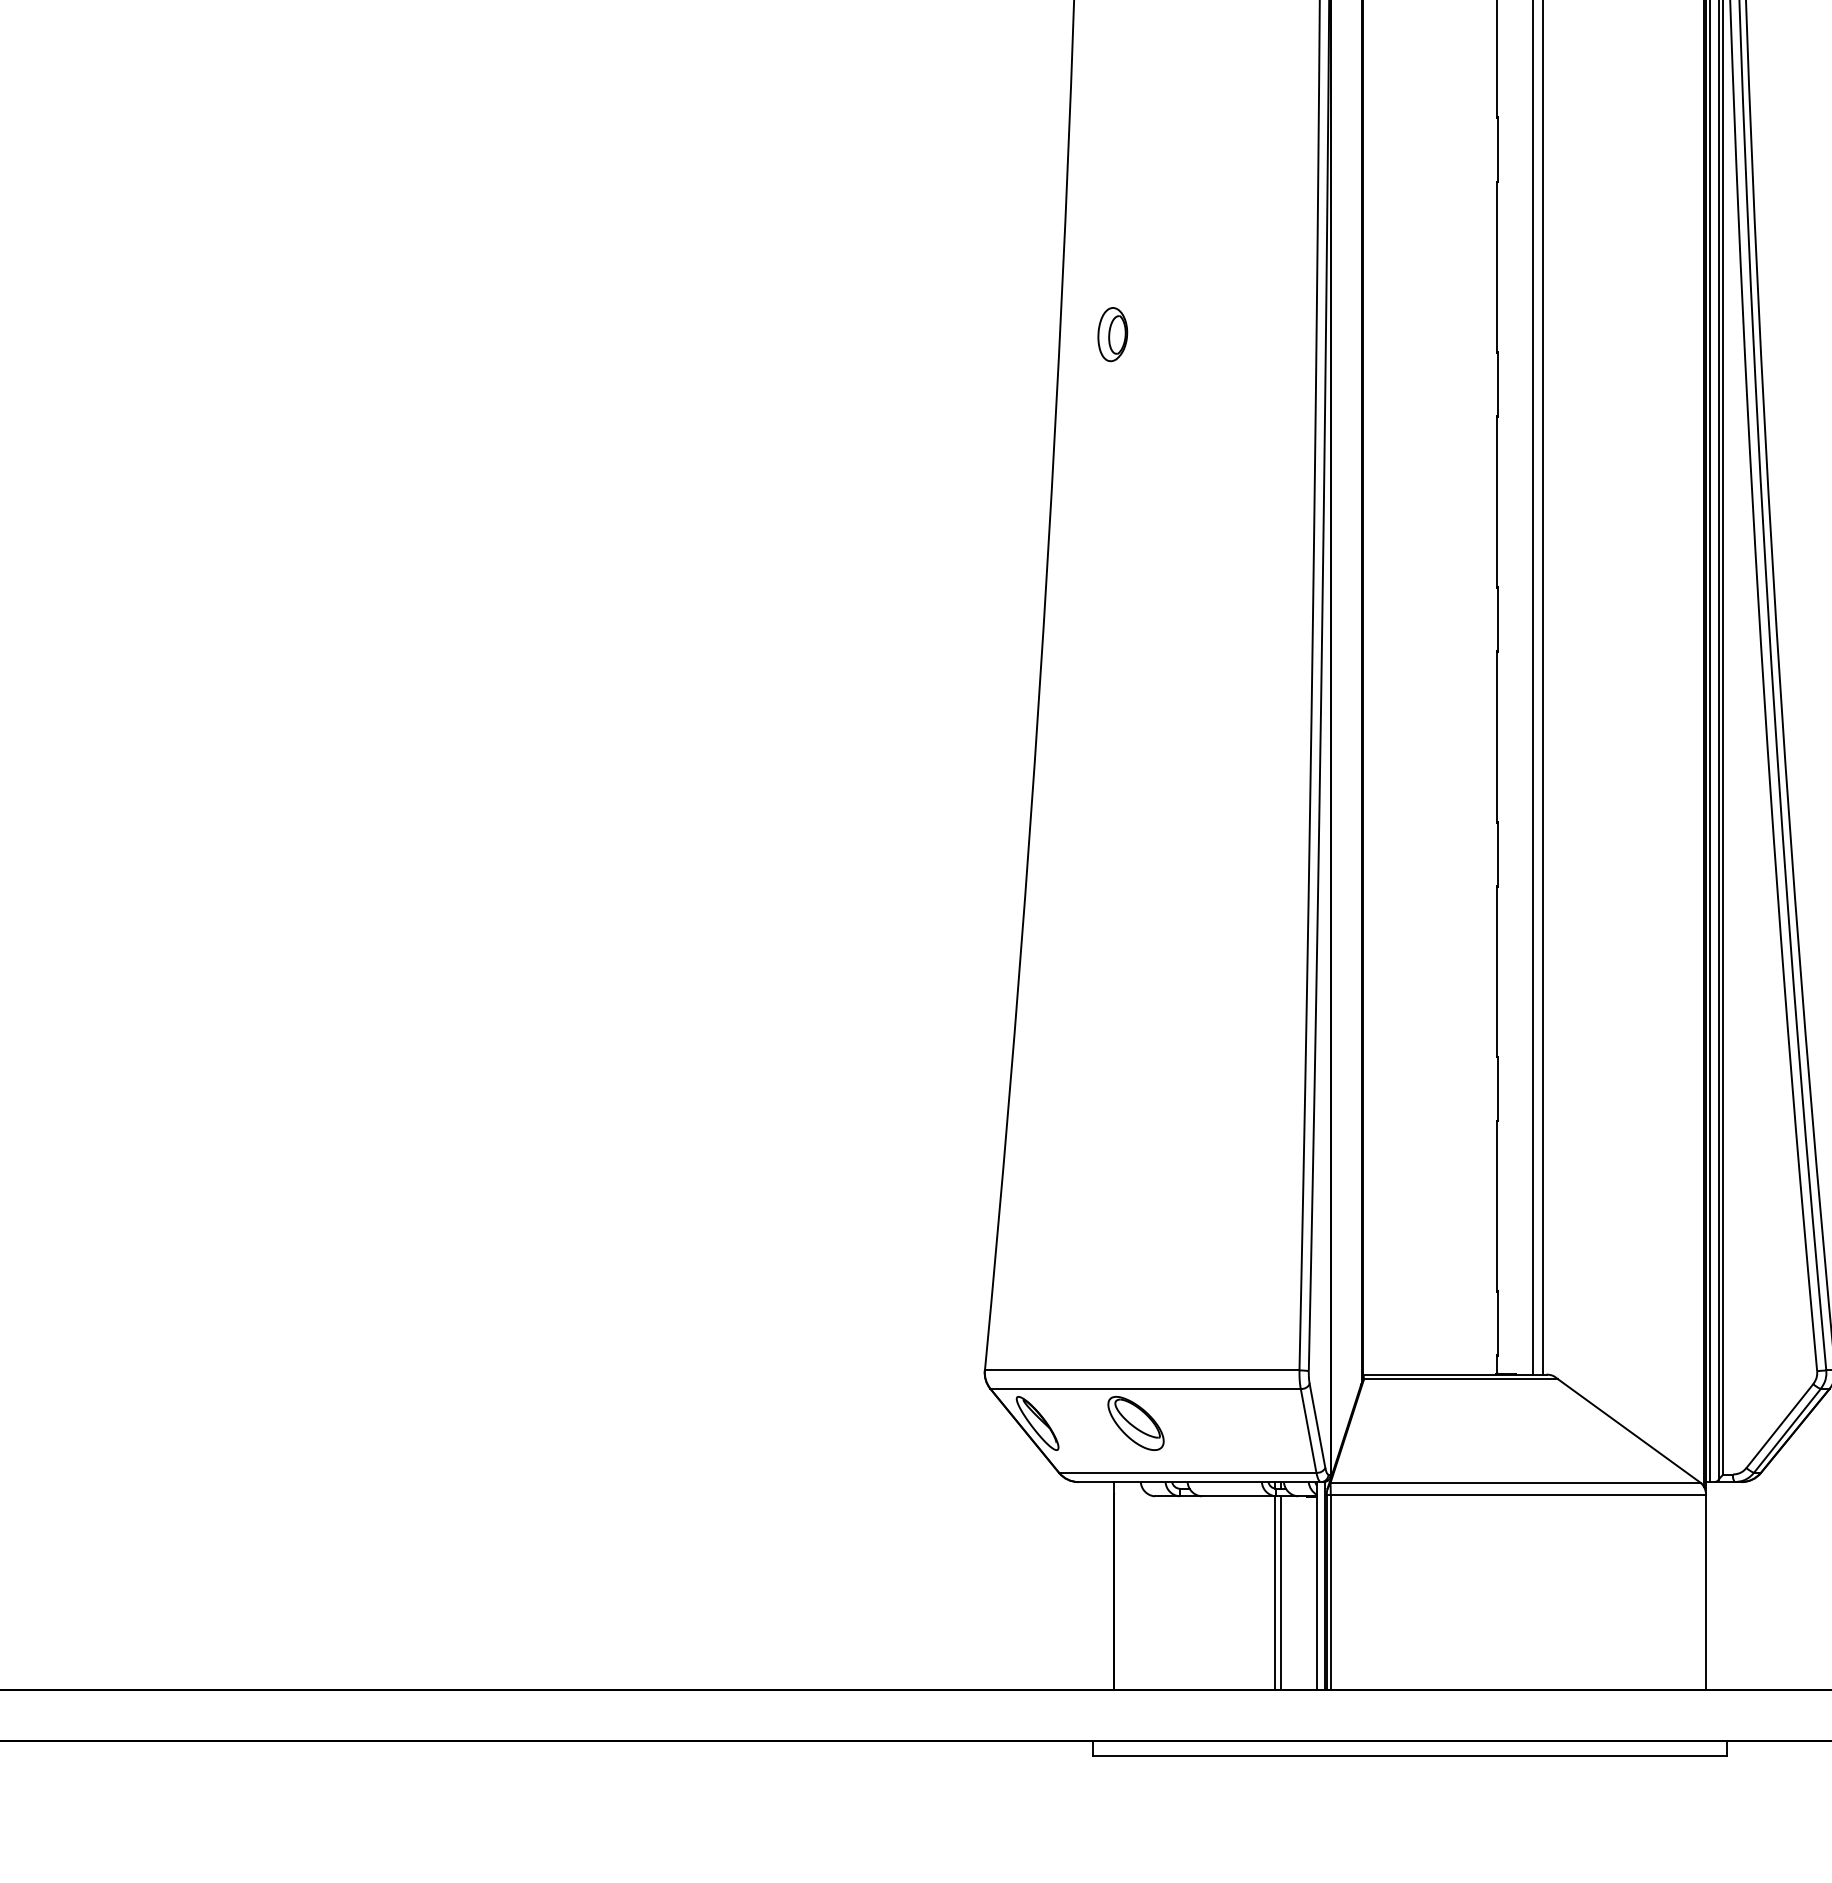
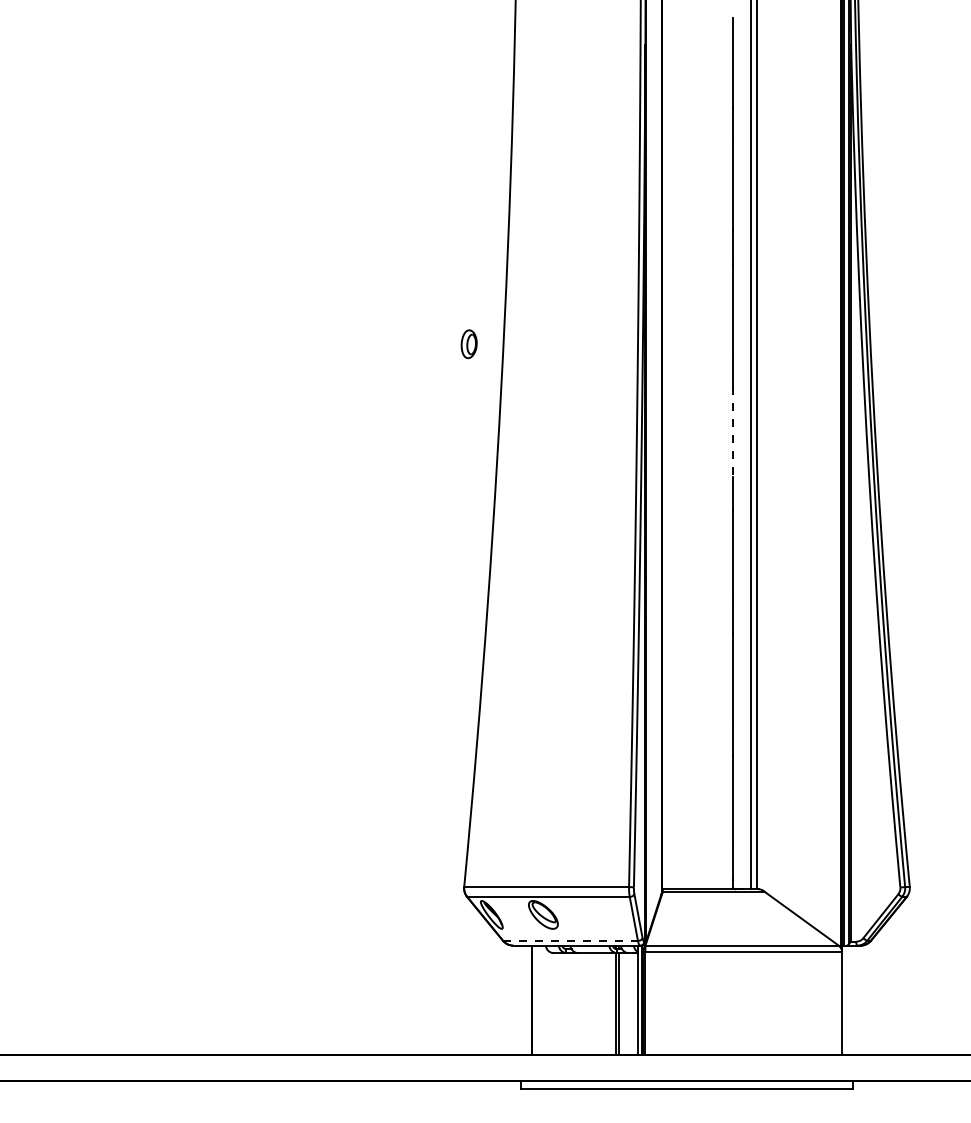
part: (1111, 335) -> (468, 344), moved
line: (1496, 502) -> (732, 432), solid -> dashed
line: (1189, 1472) -> (571, 940), solid -> dashed

